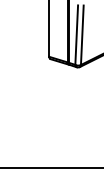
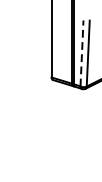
line: (76, 35) -> (81, 53), solid -> dashed

